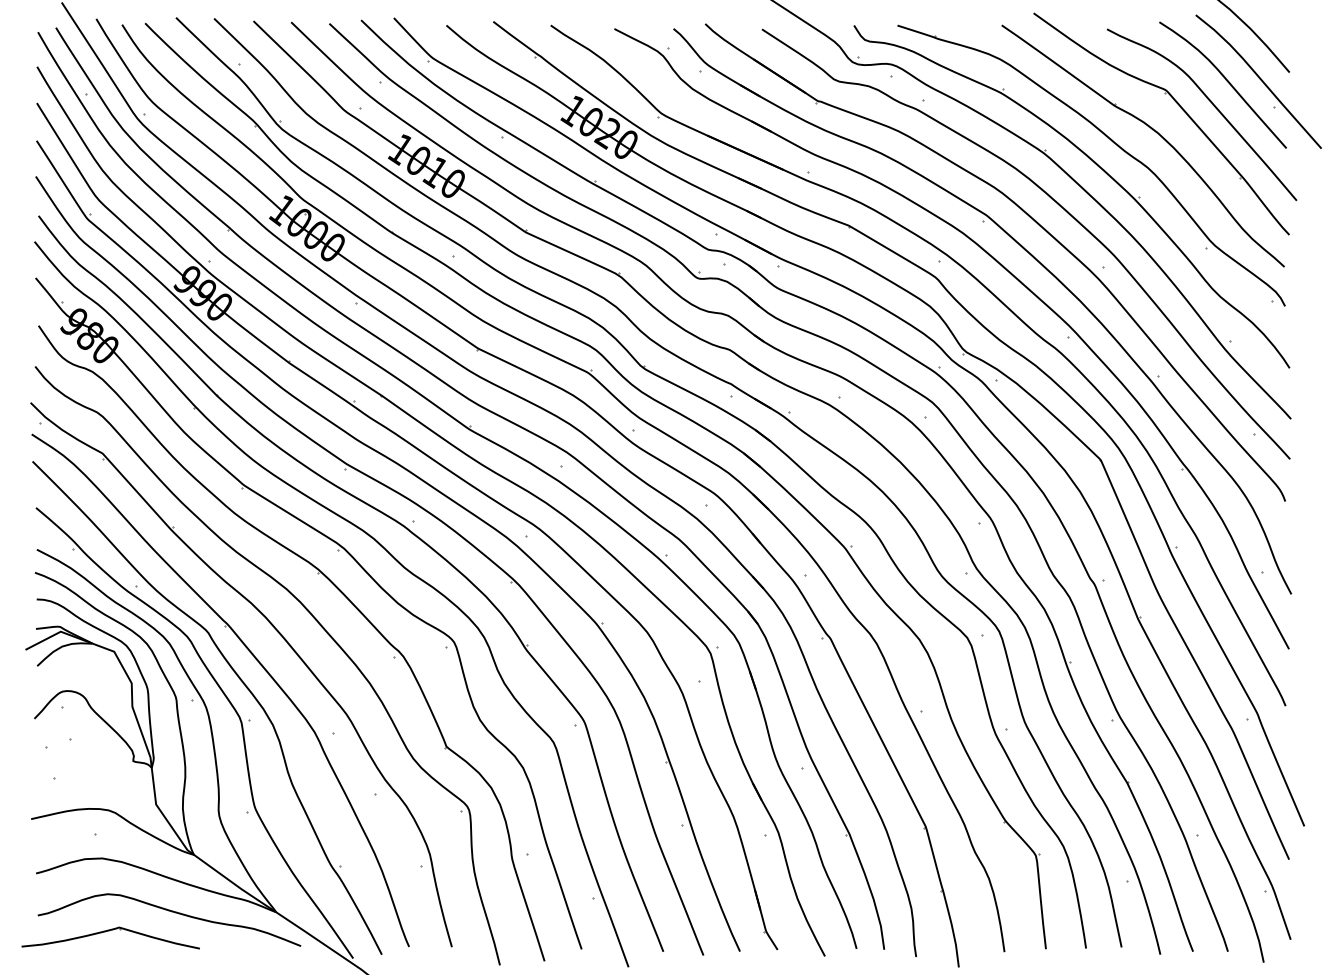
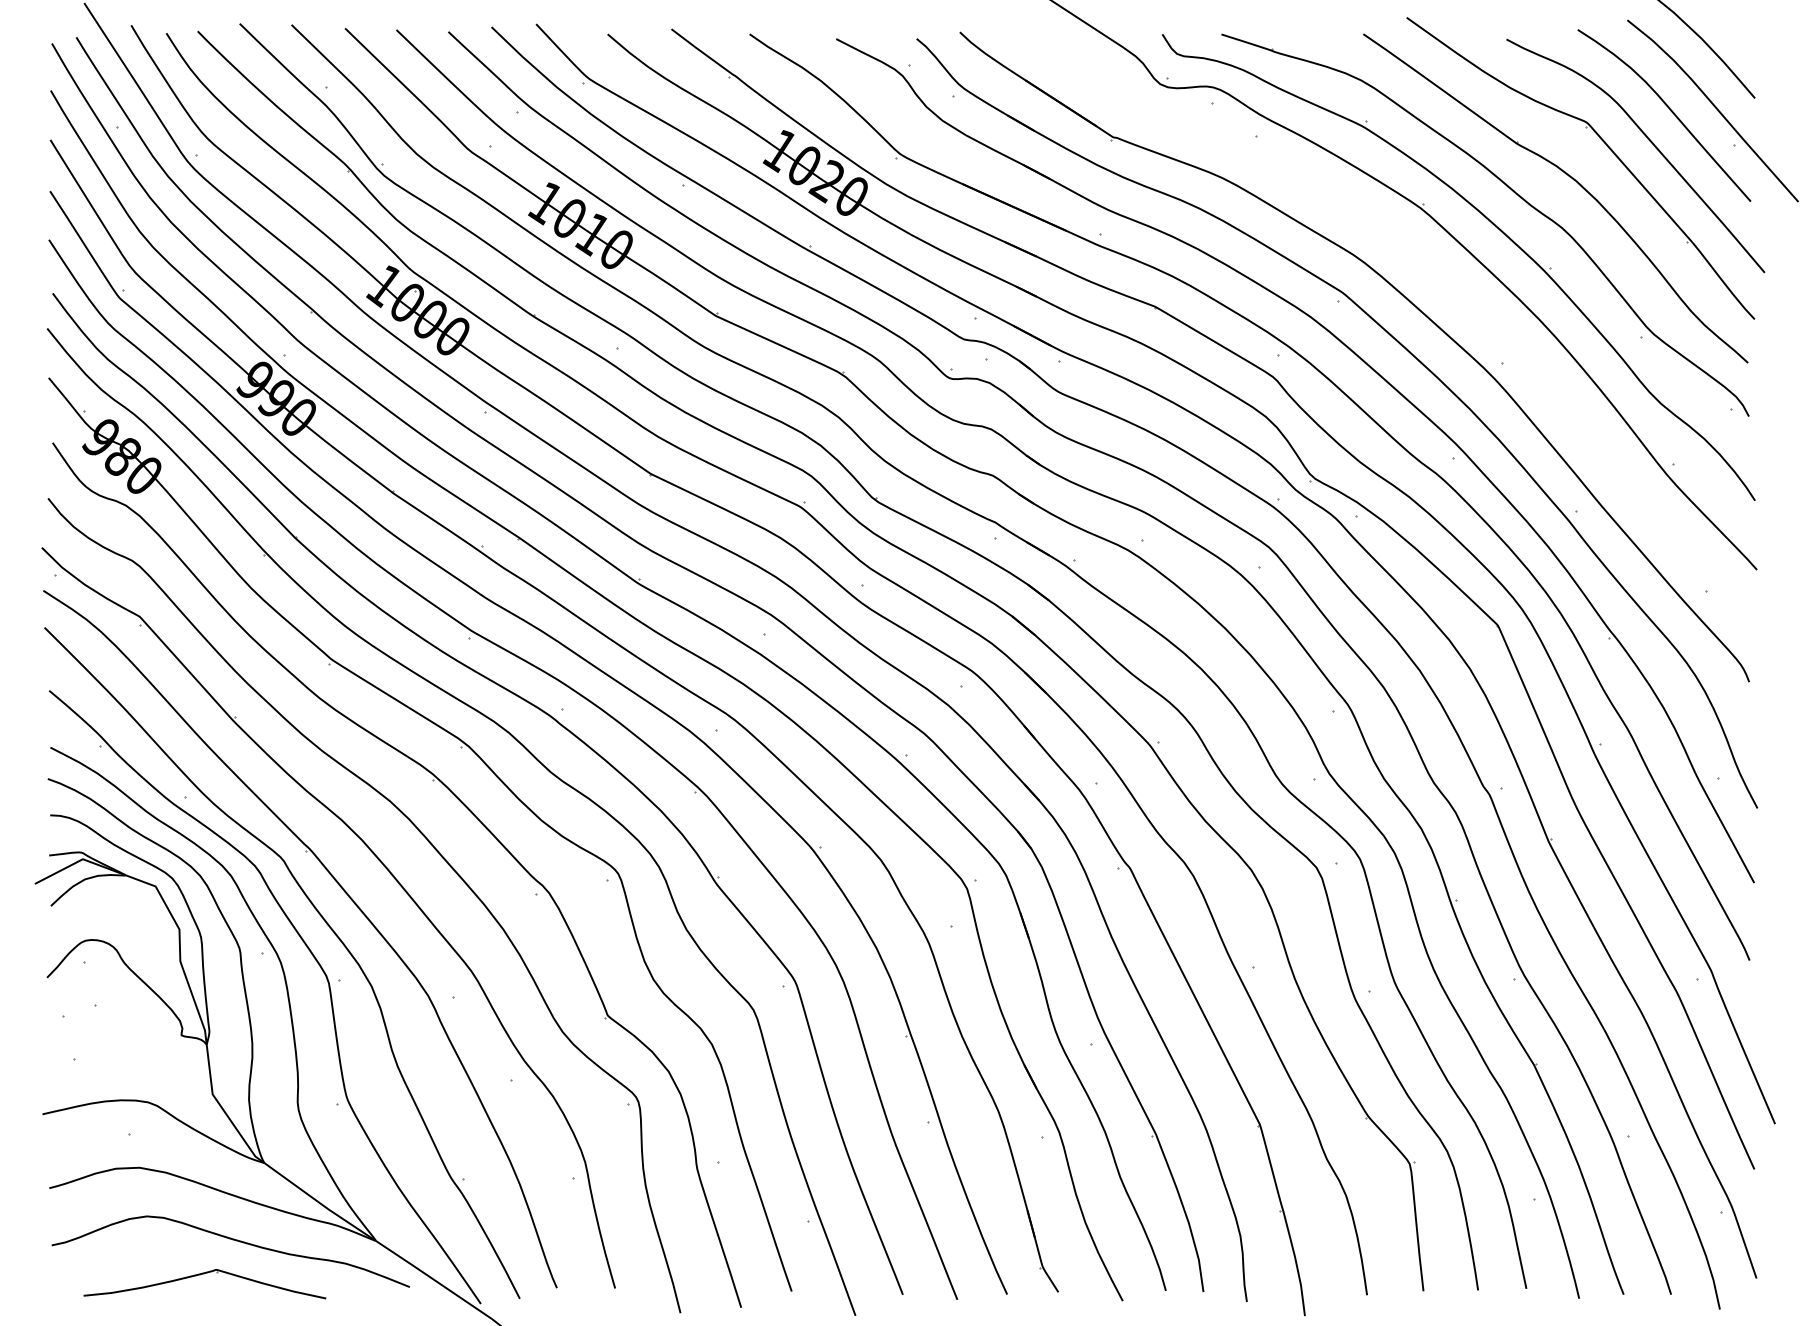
curve: (1060, 207) -> (1443, 281), removed
part: (107, 931) -> (200, 1275), moved

